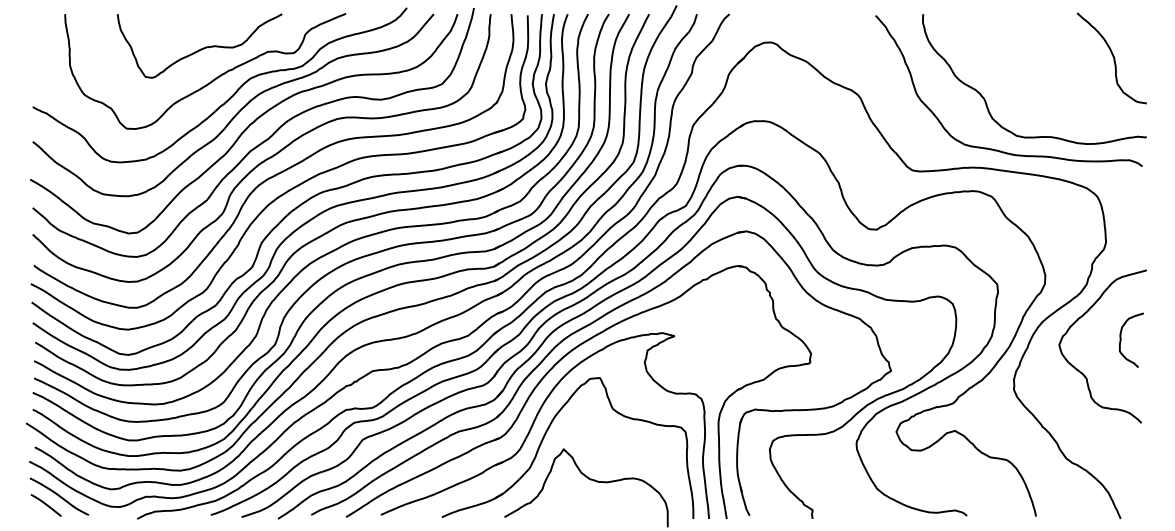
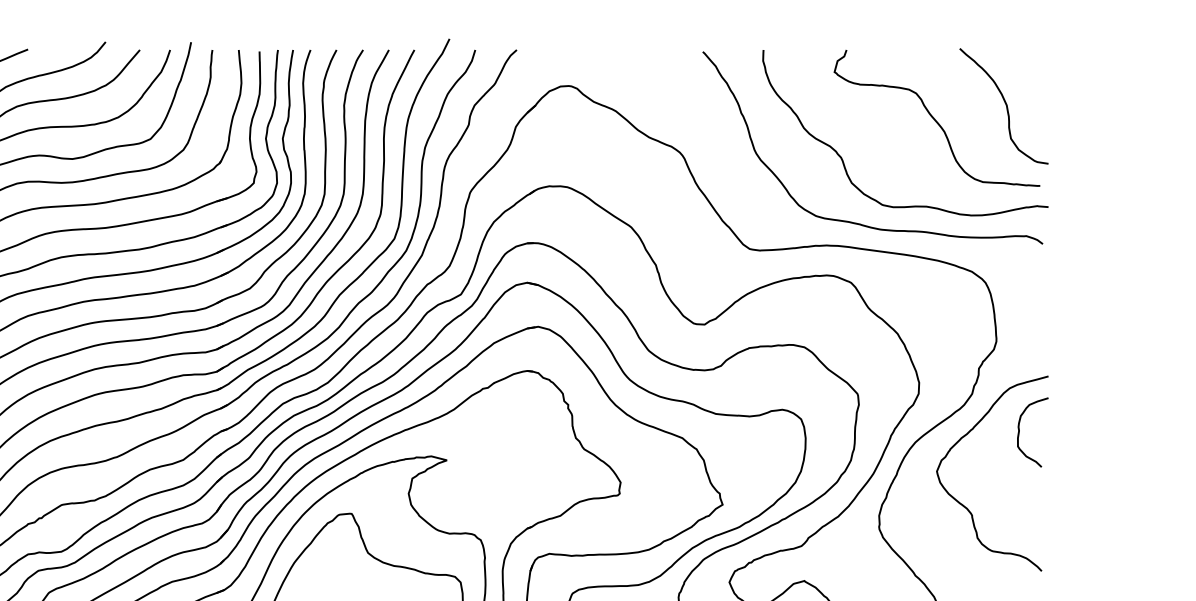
curve: (1058, 68) -> (935, 119), added
curve: (1121, 339) -> (1020, 431), moved

